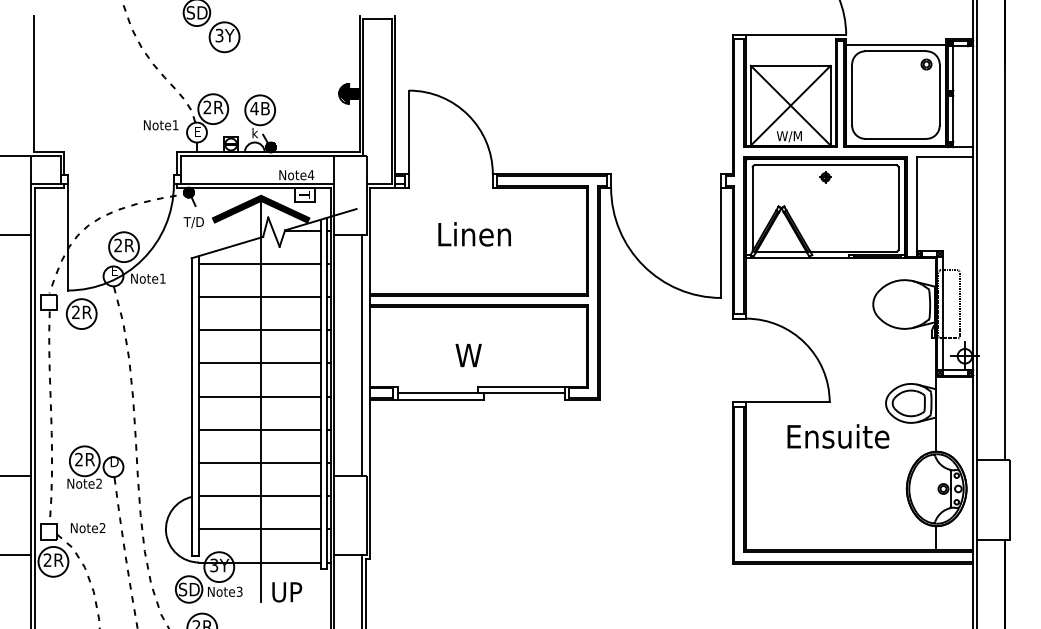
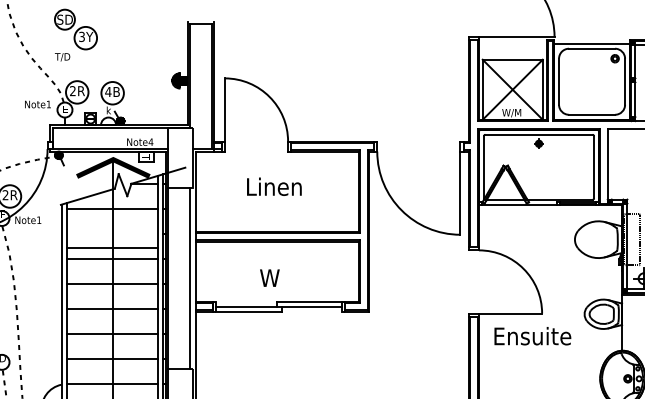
text: (193, 222) -> (62, 57), moved
line: (259, 297) -> (112, 248), moved
text: (838, 436) -> (532, 336), moved

